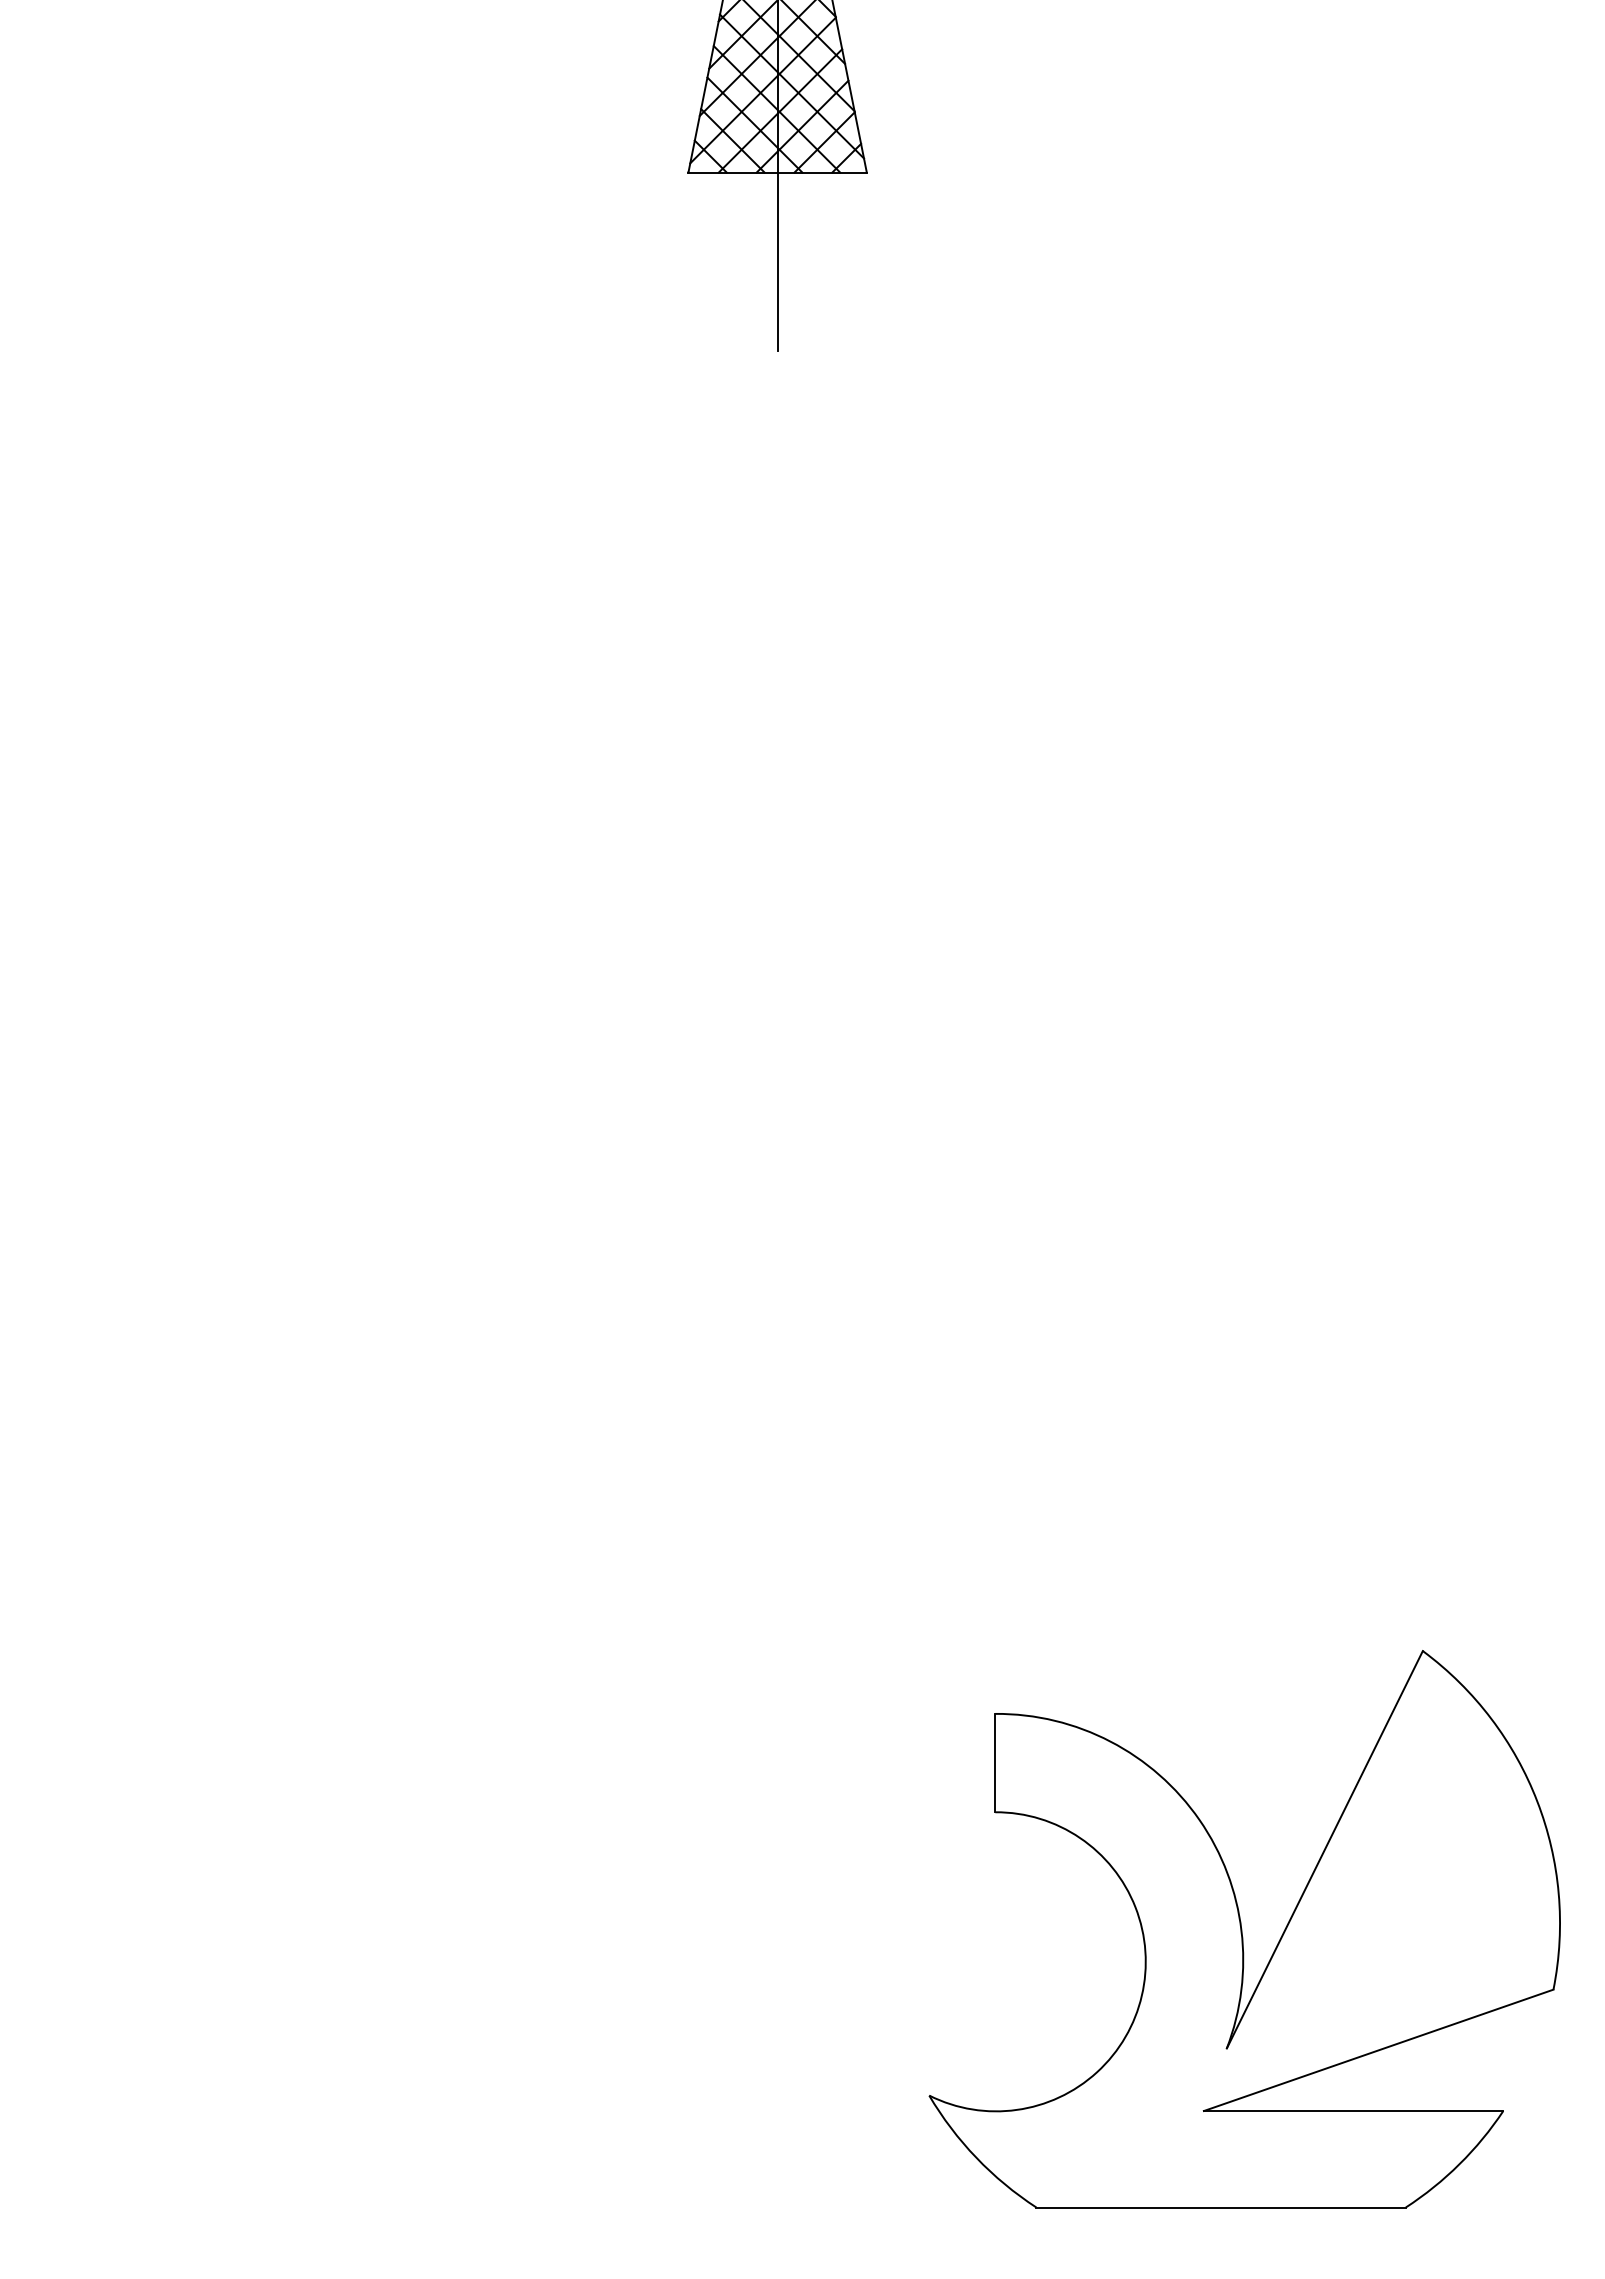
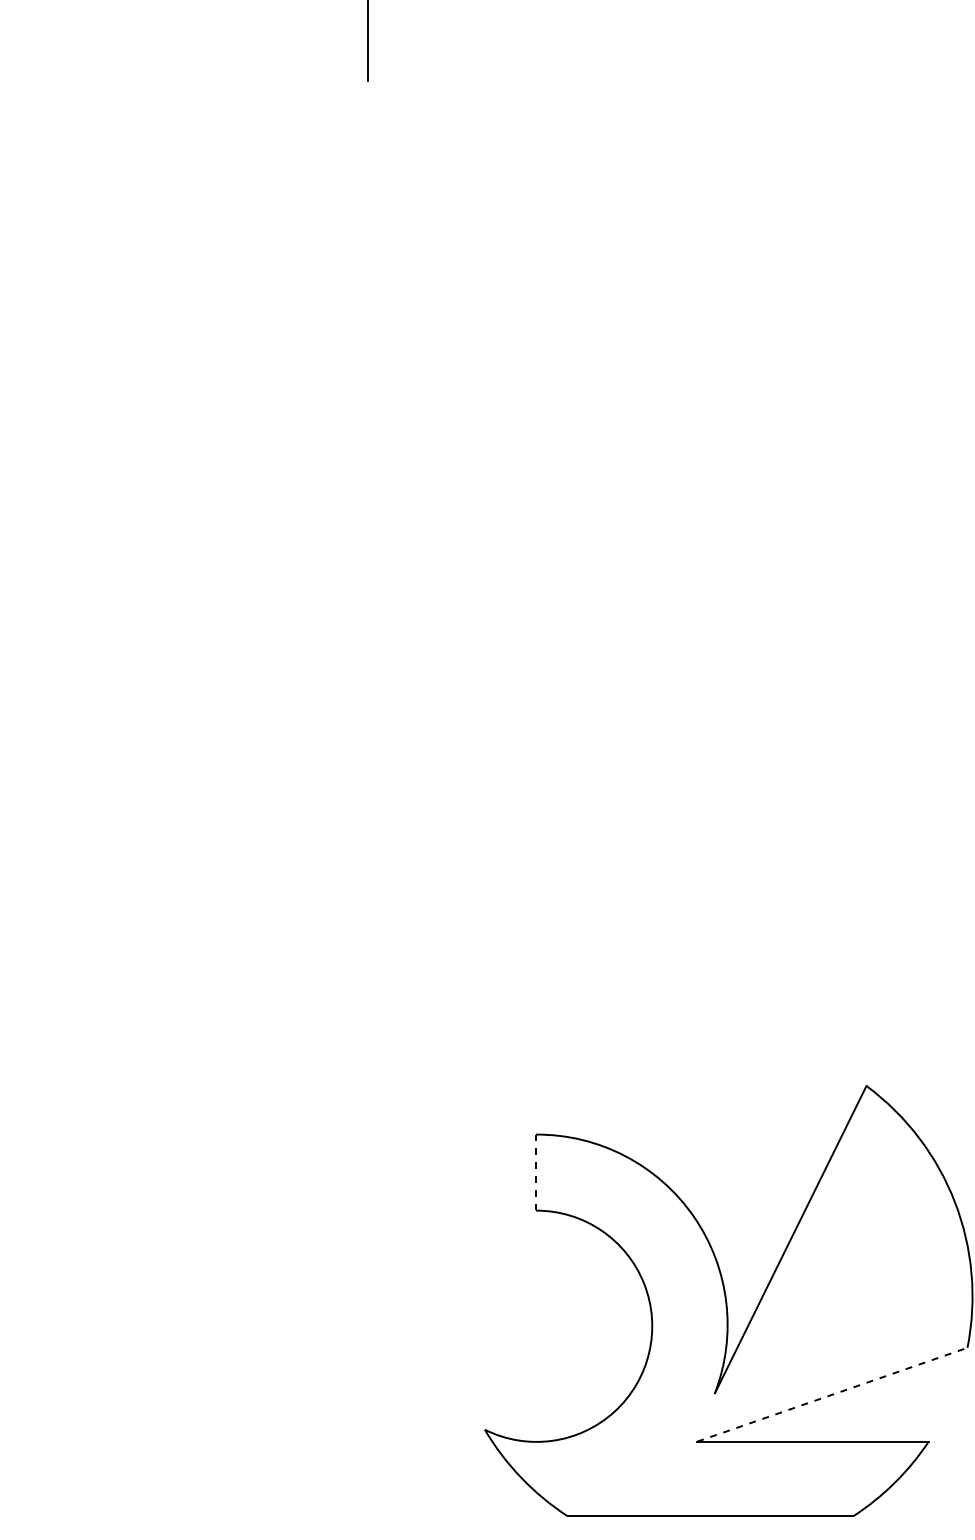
line: (995, 1763) -> (536, 1172), solid -> dashed
line: (1379, 2050) -> (832, 1394), solid -> dashed

